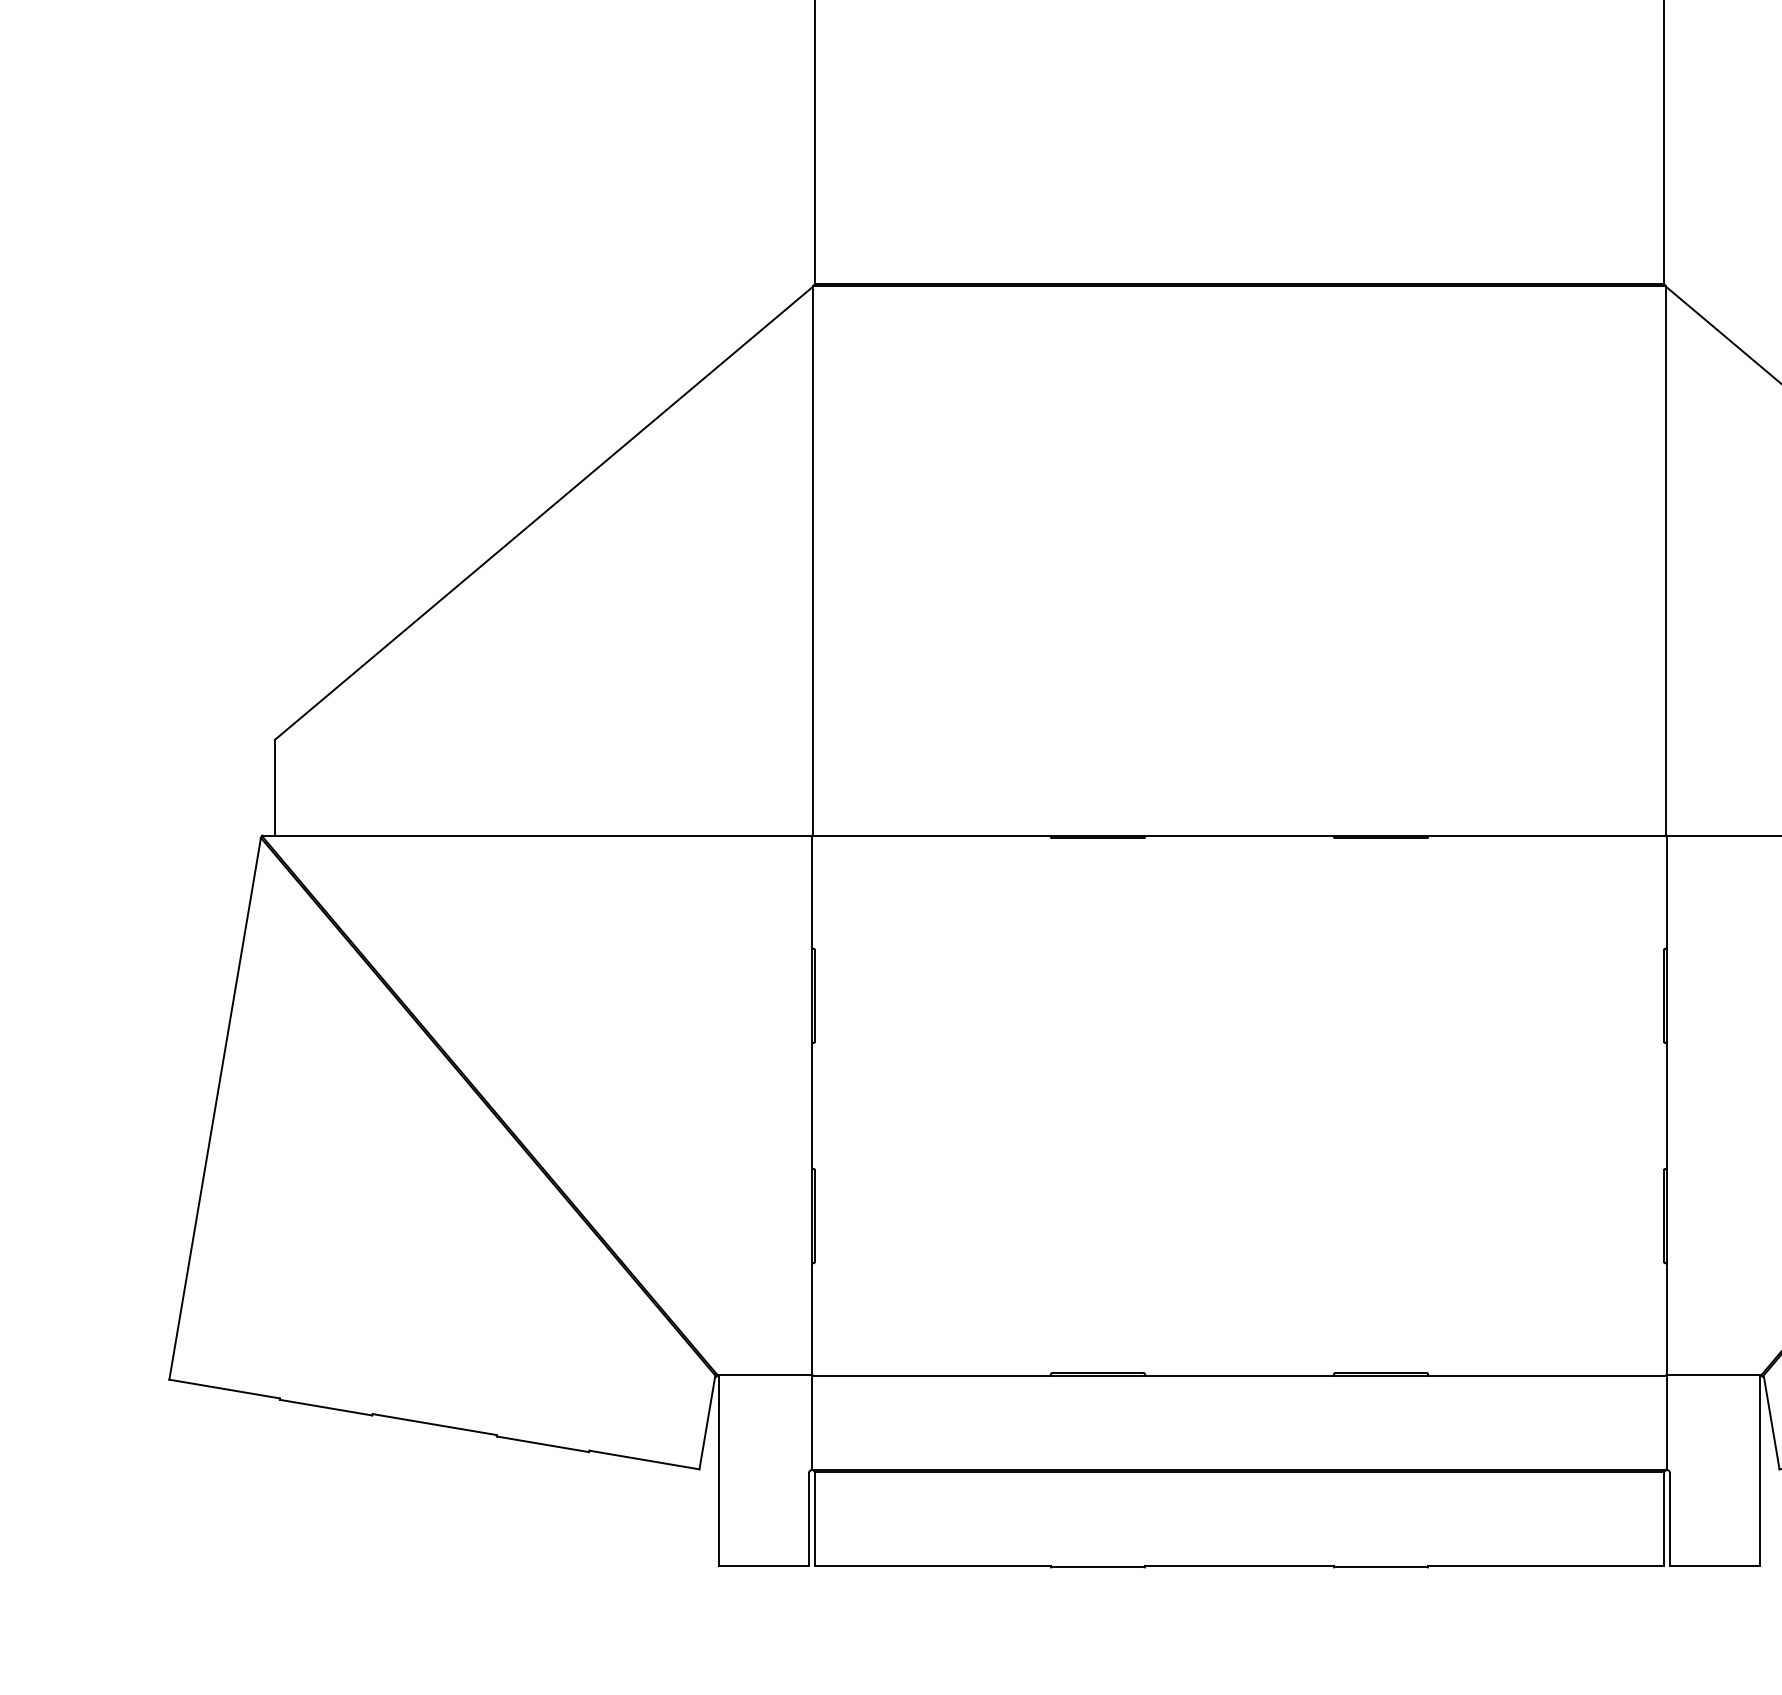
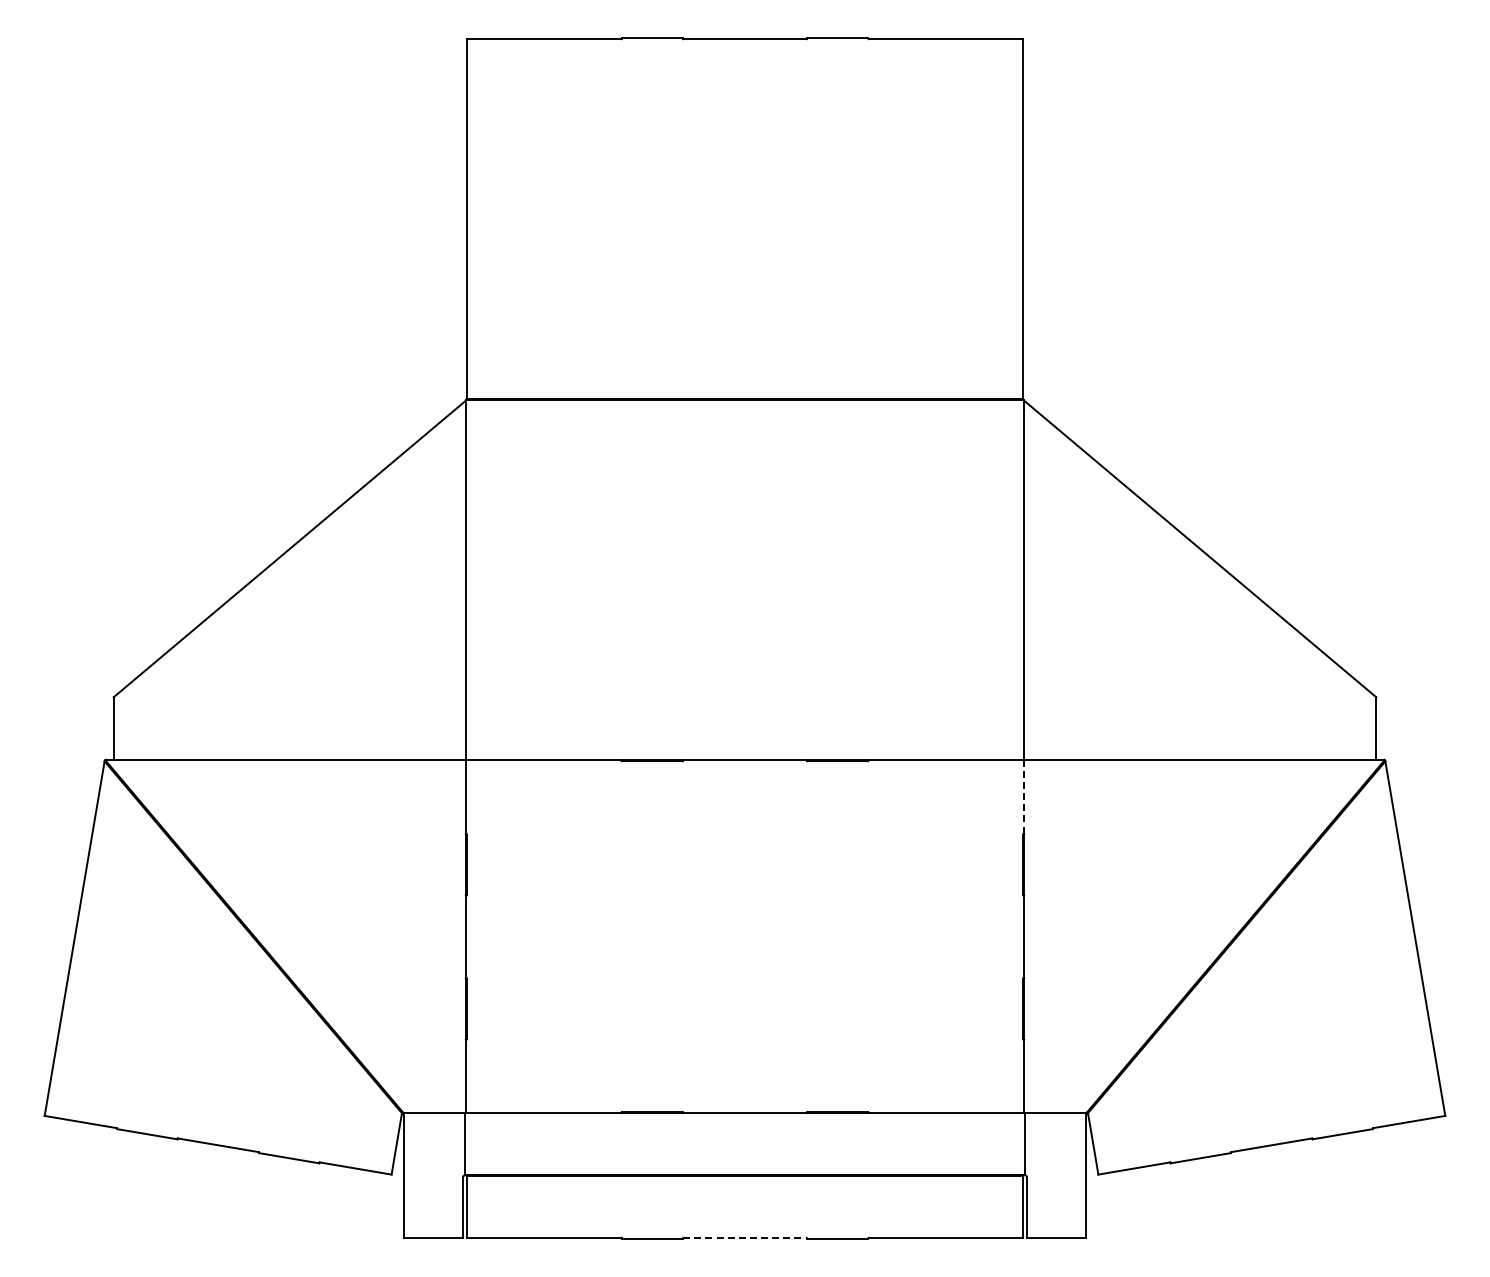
line: (1666, 893) -> (1024, 797), solid -> dashed
line: (1238, 1565) -> (744, 1237), solid -> dashed

